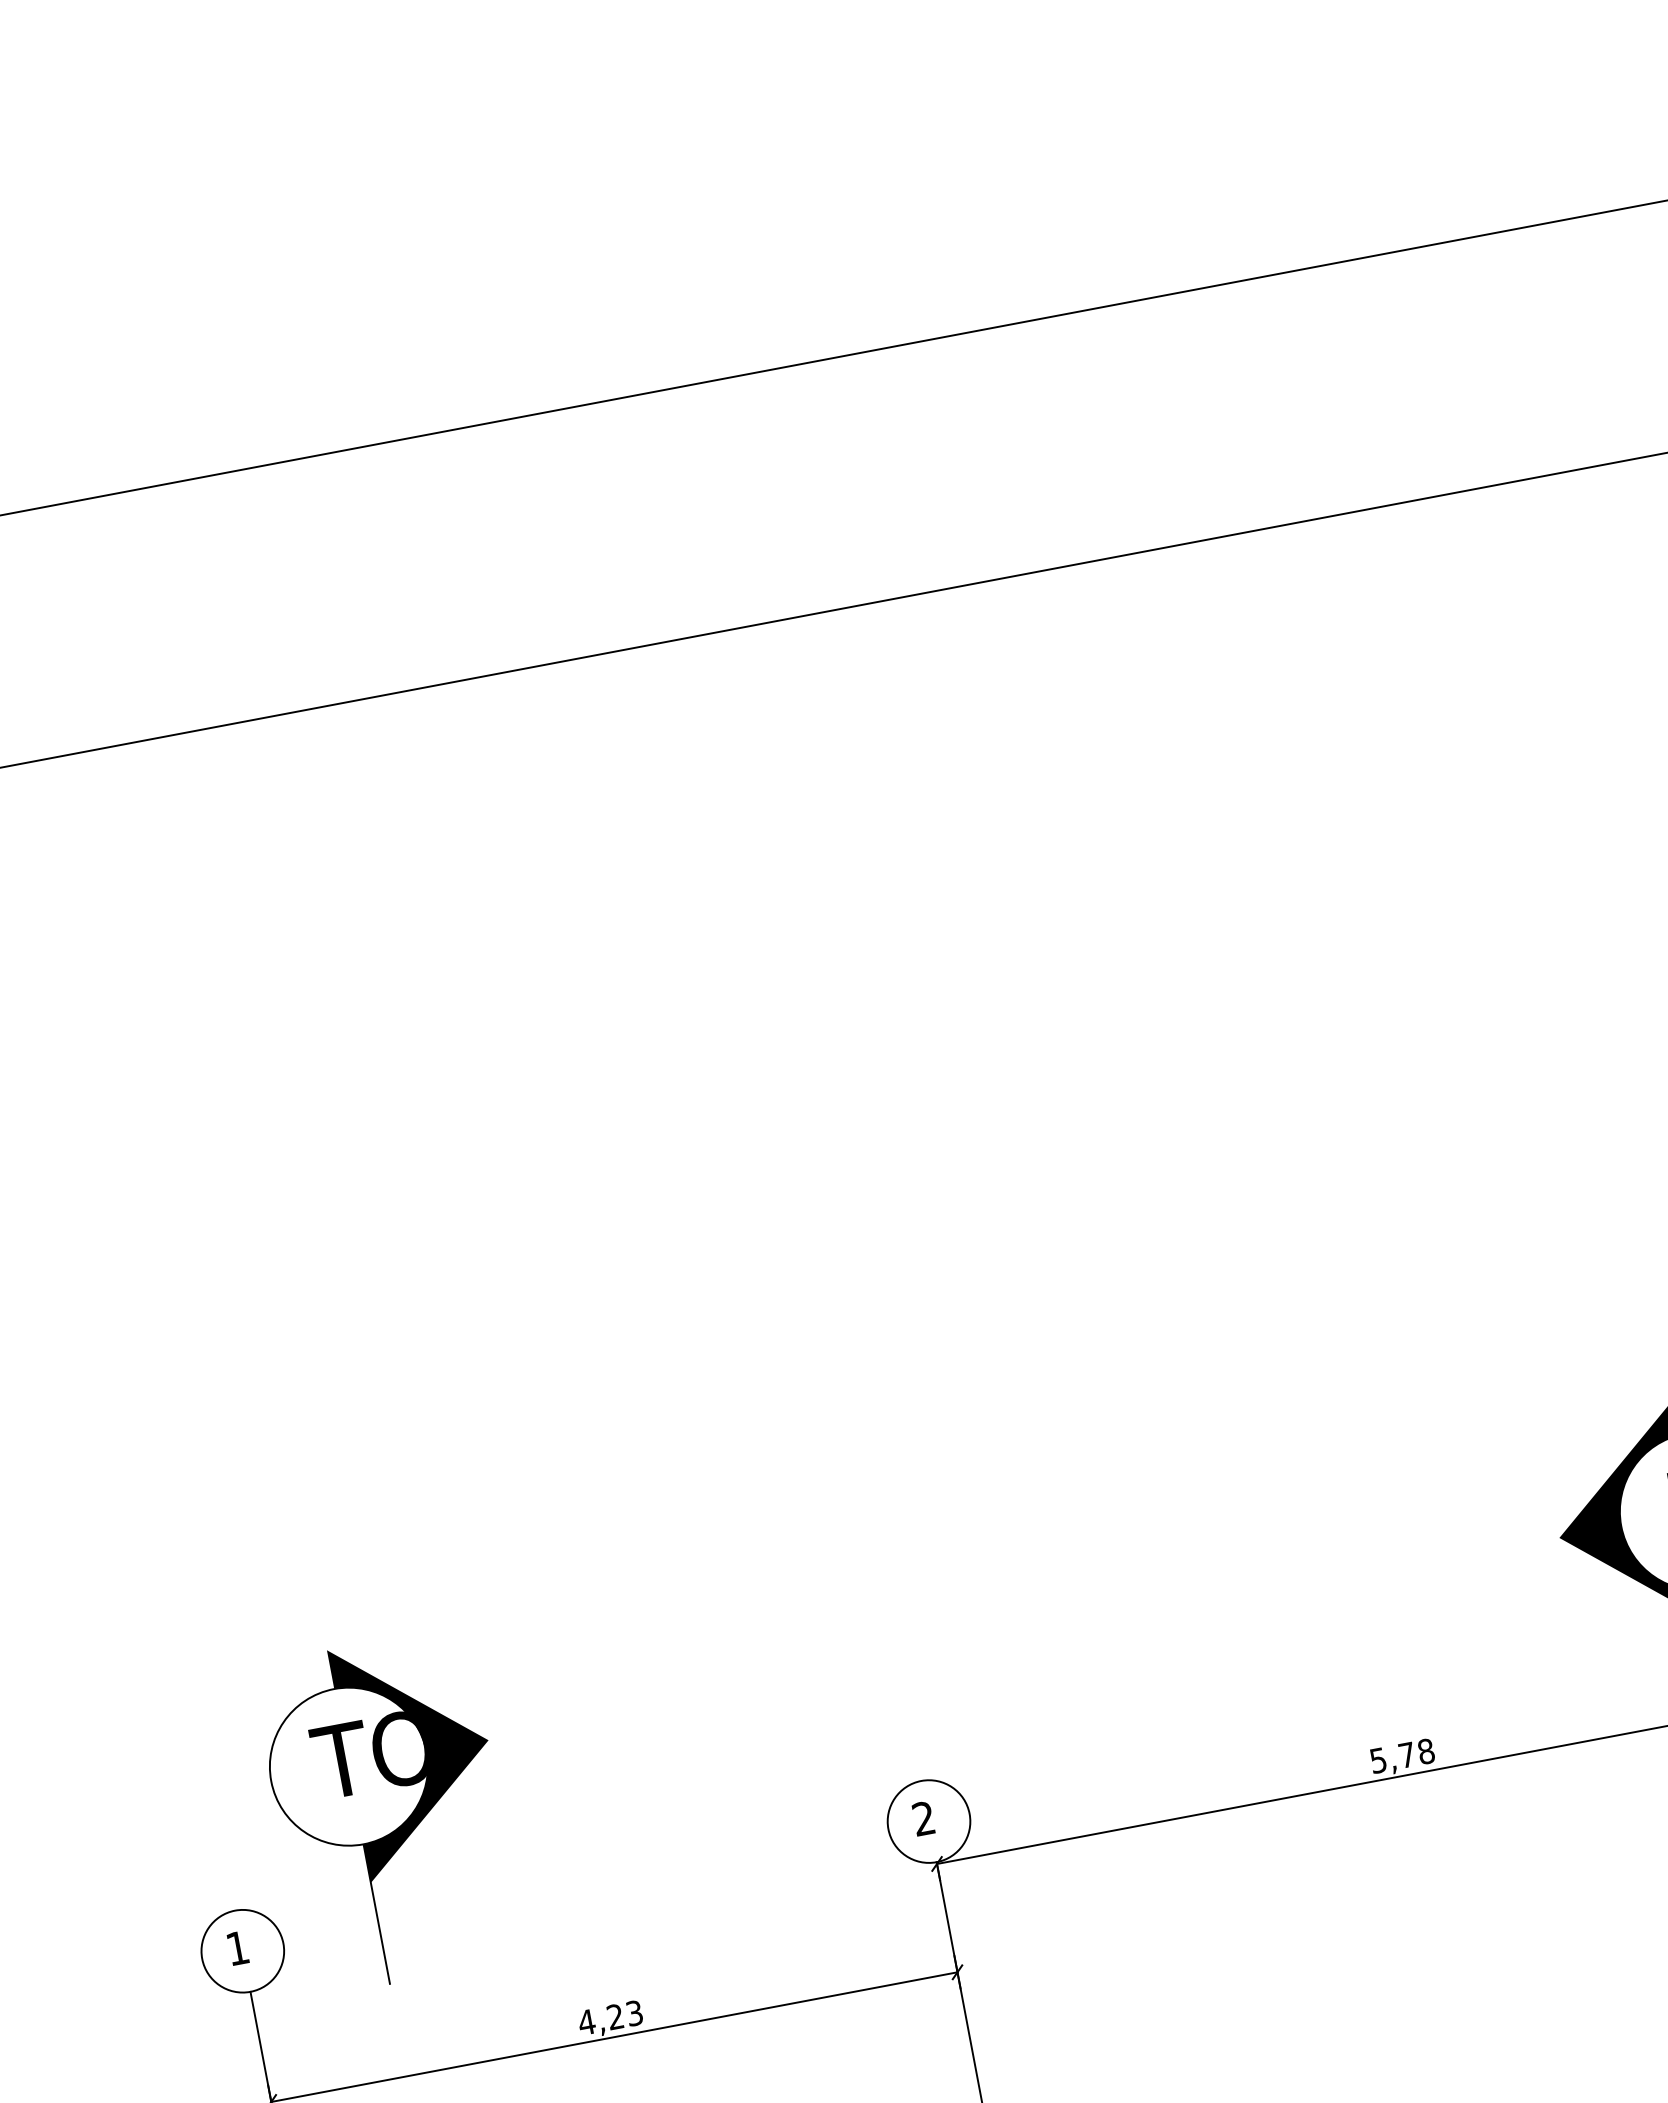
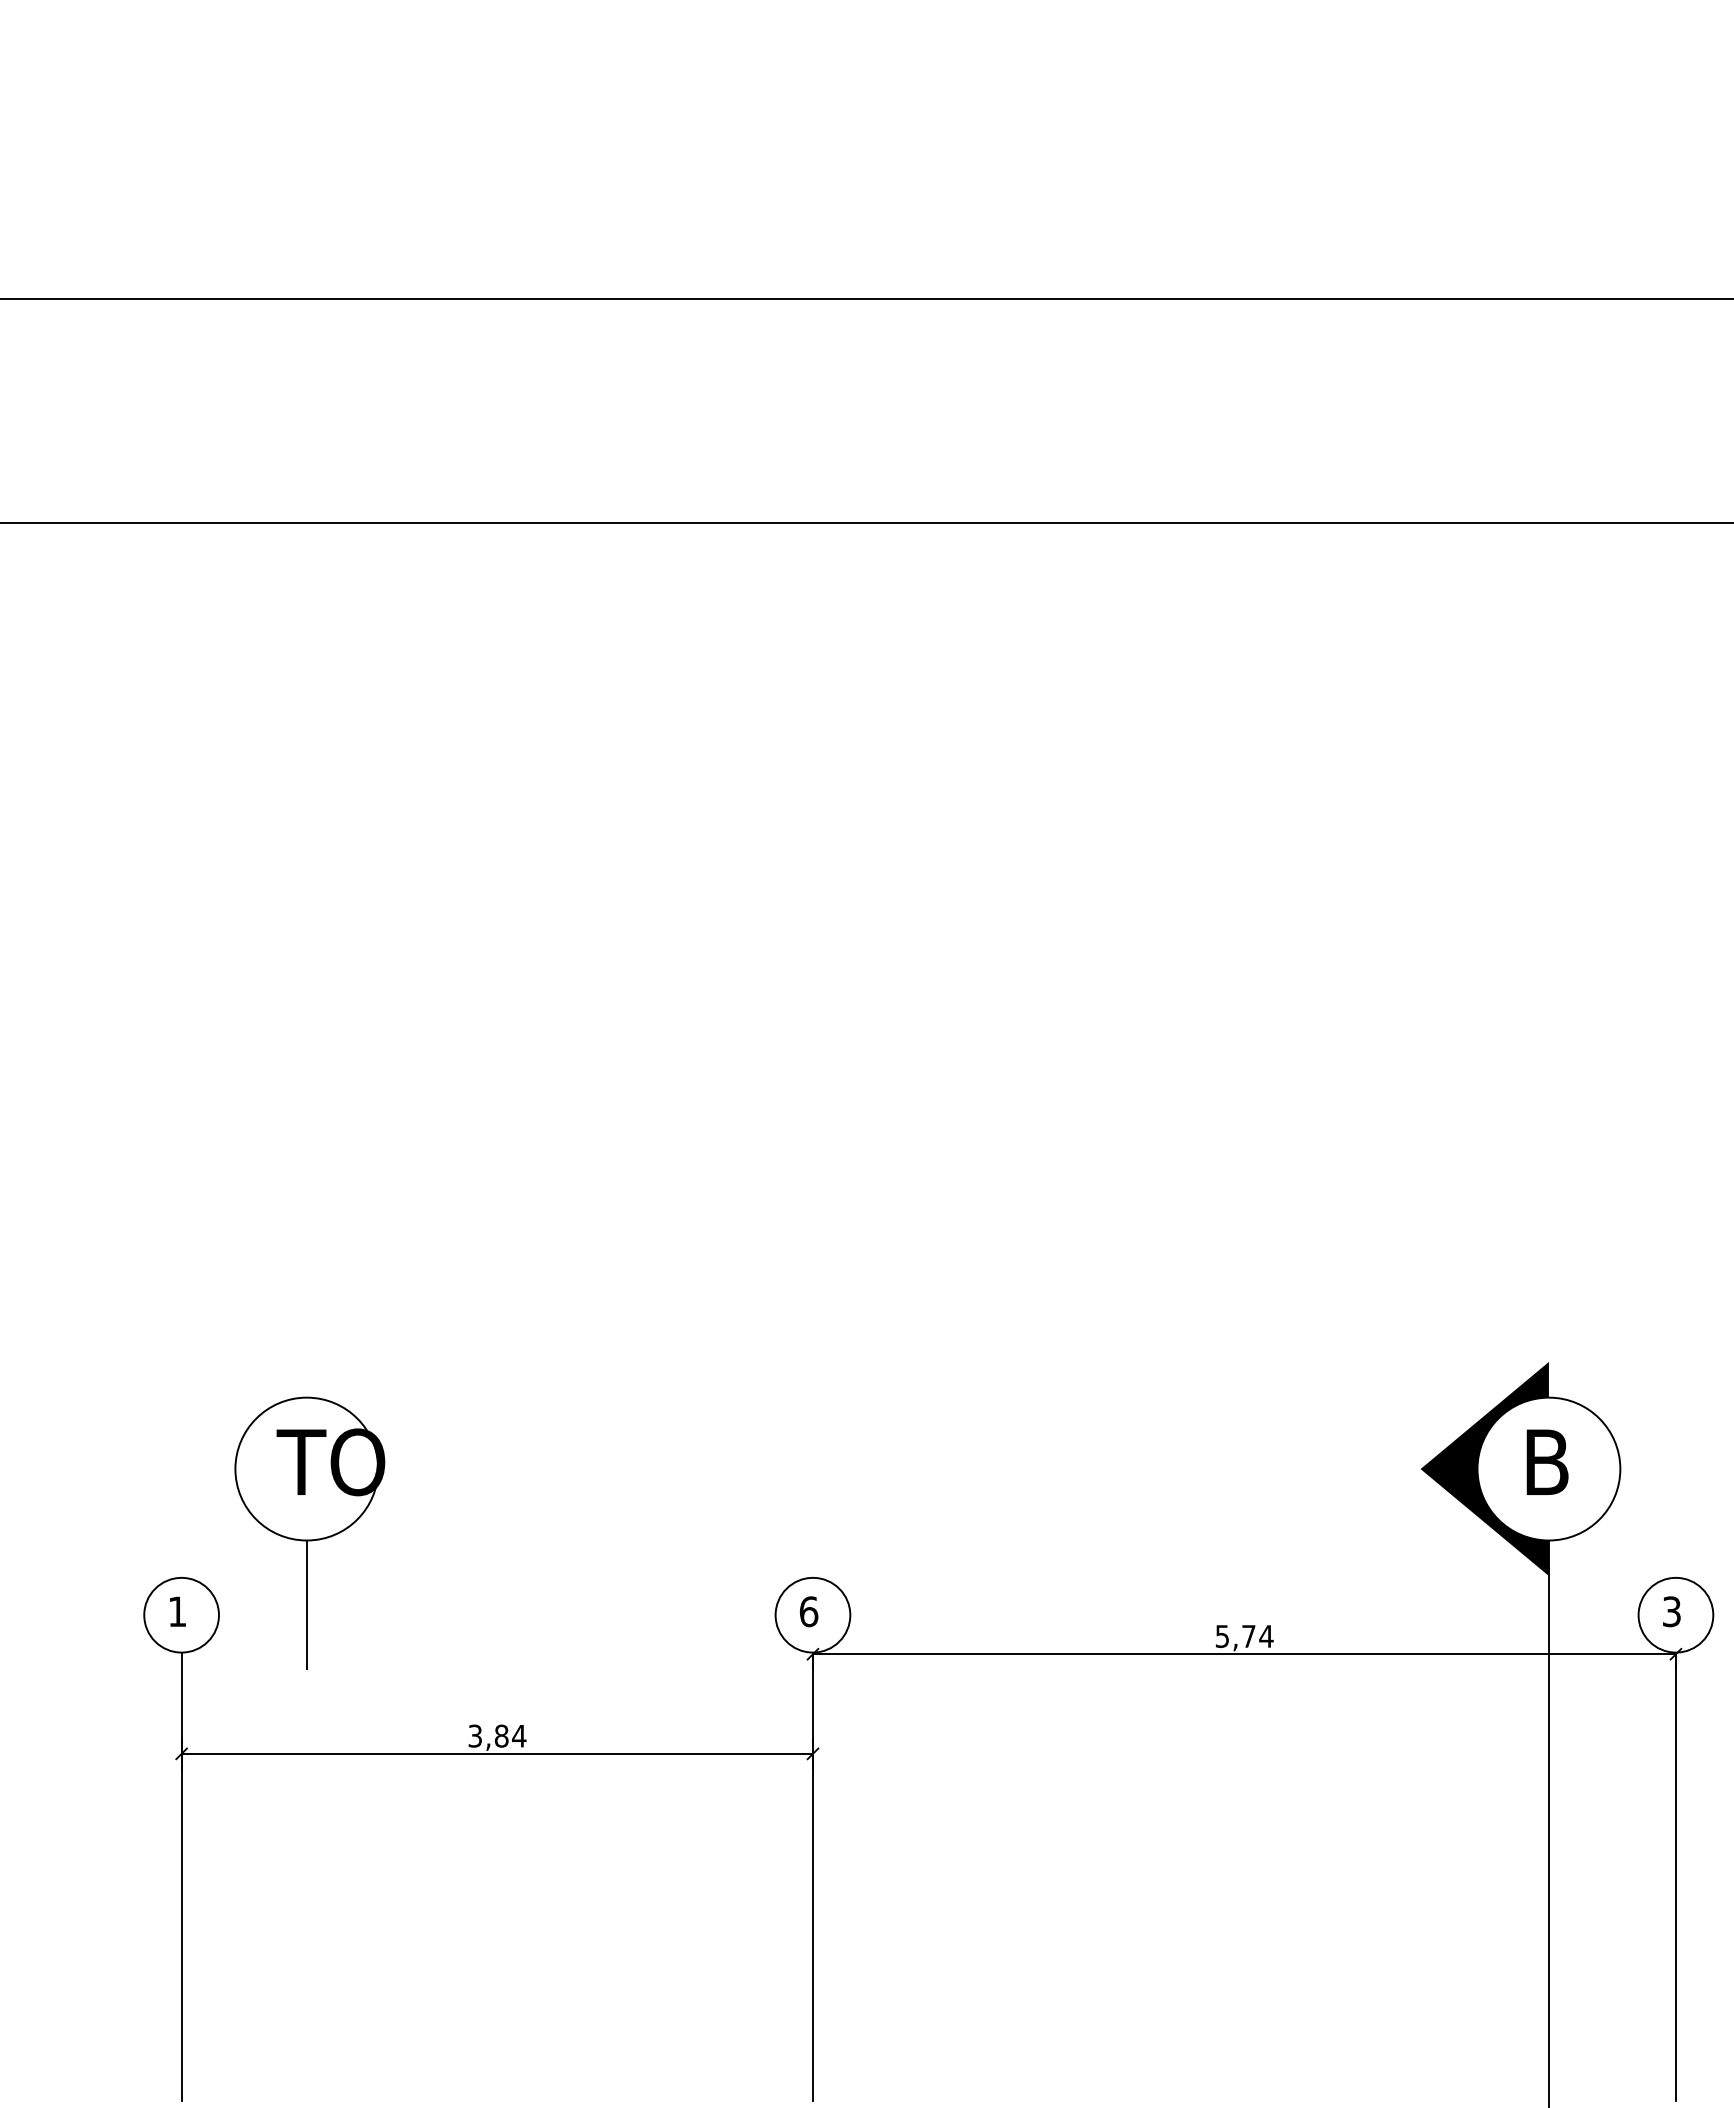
text: (1426, 1751) -> (1266, 1636), 5,78 -> 5,74
fill: (417, 1752) -> (370, 1468), removed
text: (923, 1818) -> (808, 1611), 2 -> 6
text: (610, 2017) -> (497, 1735), 4,23 -> 3,84

